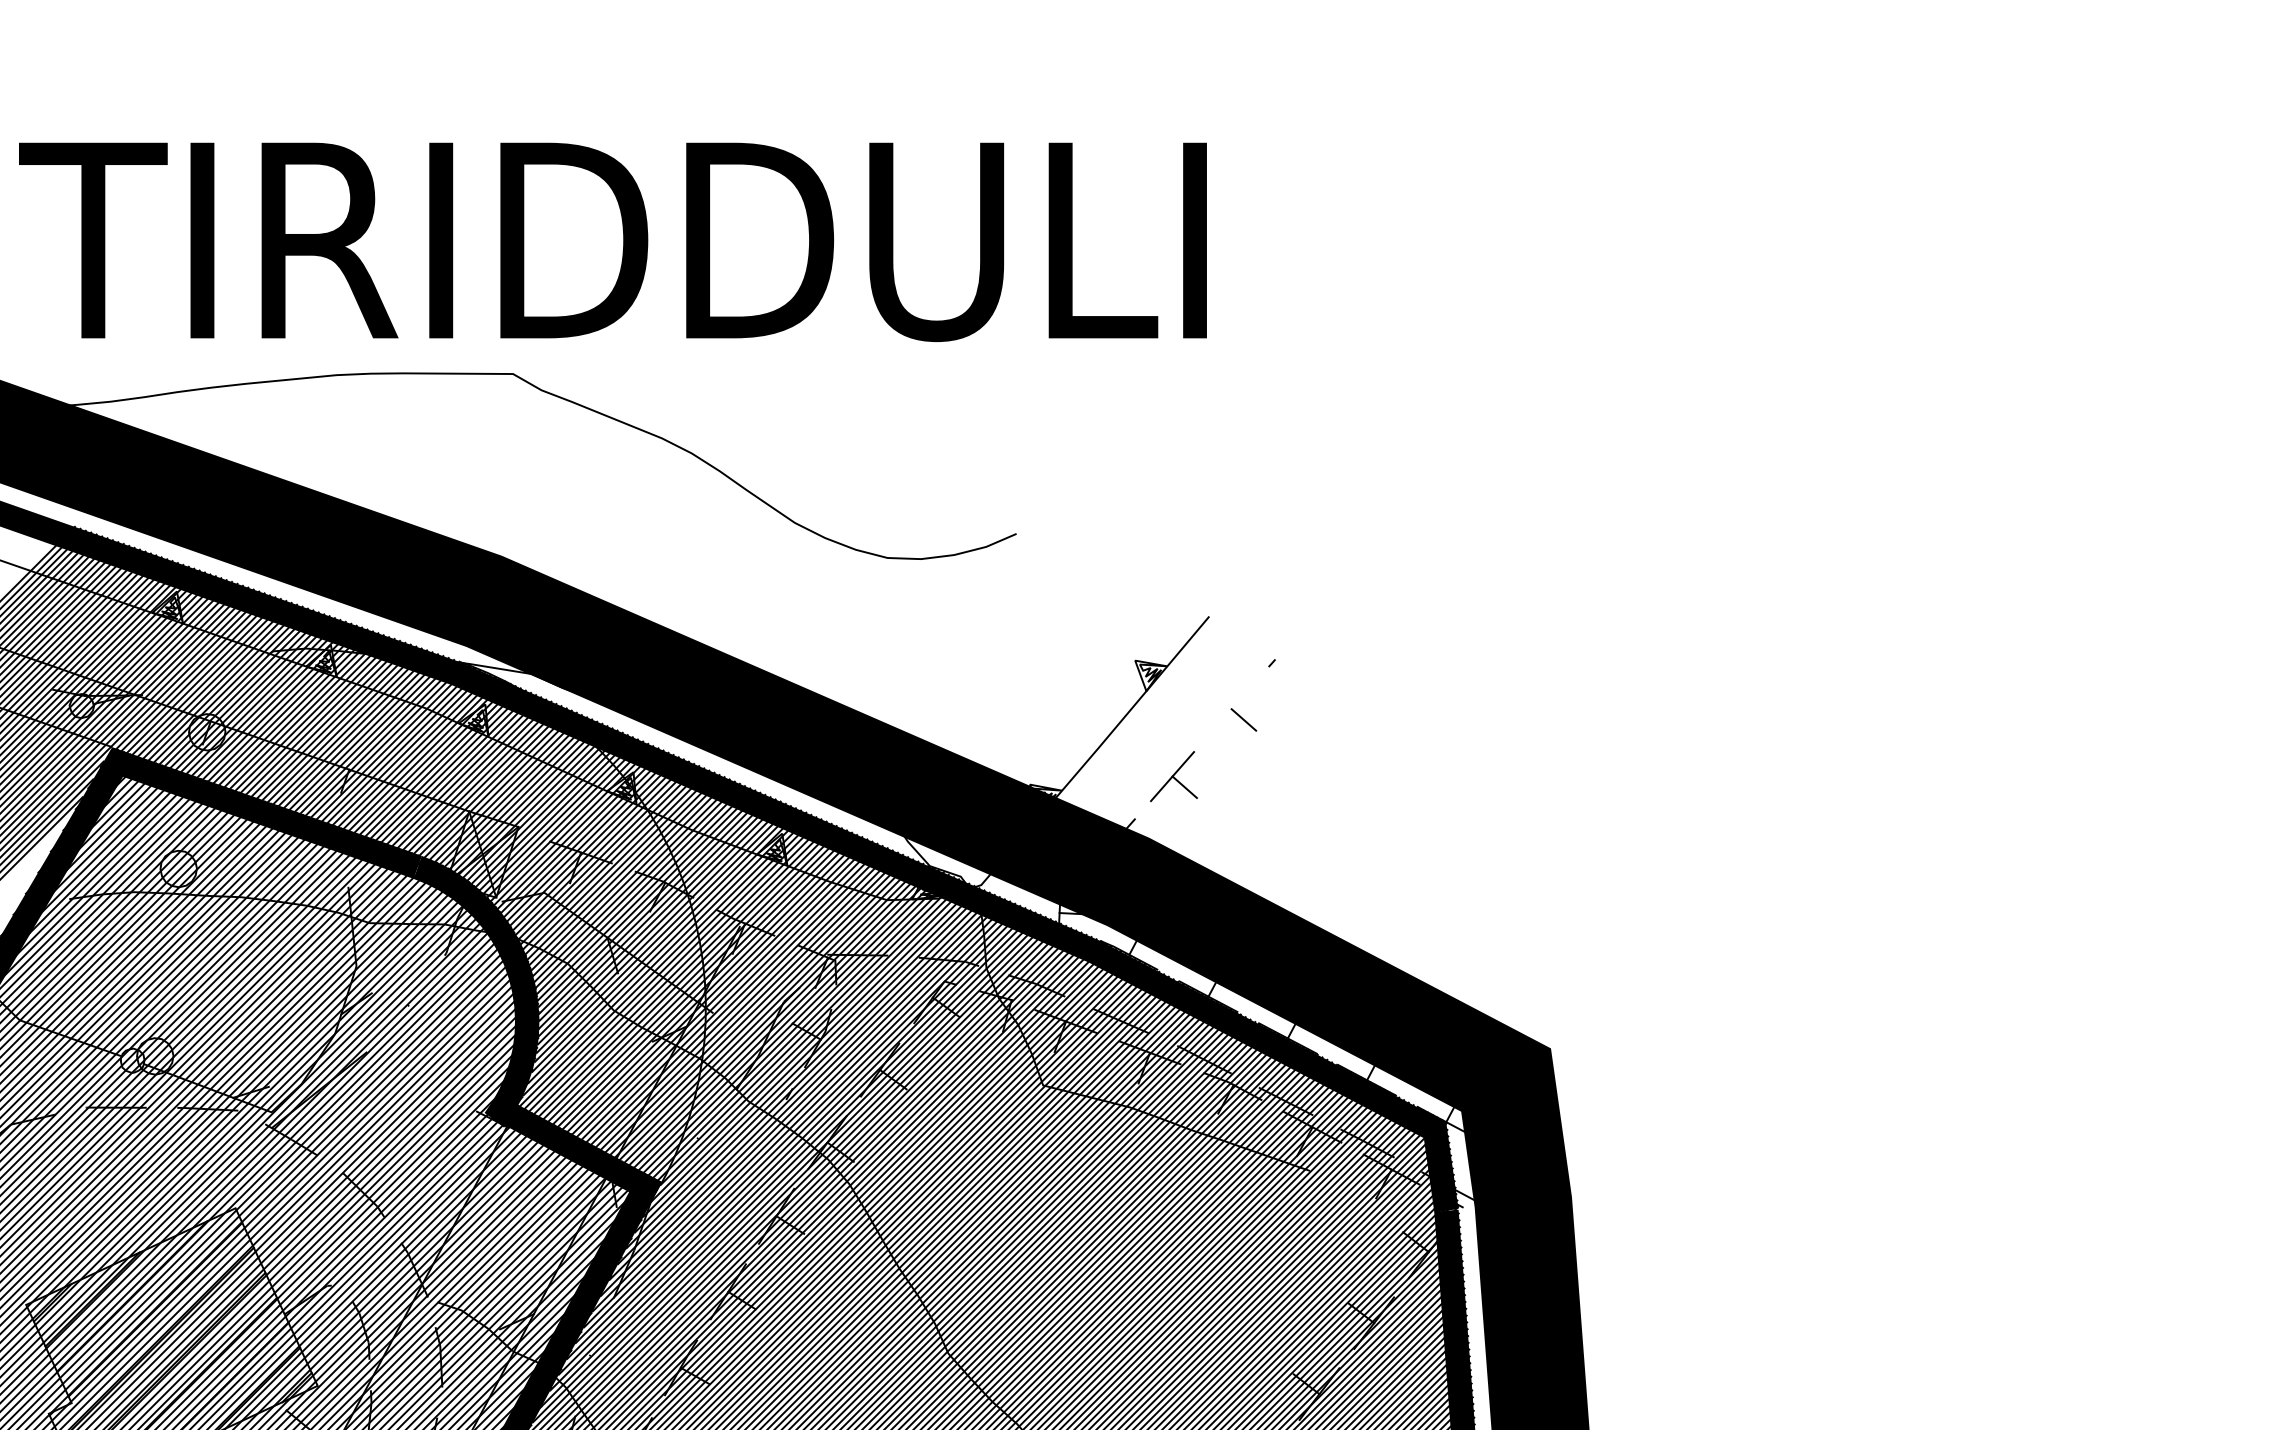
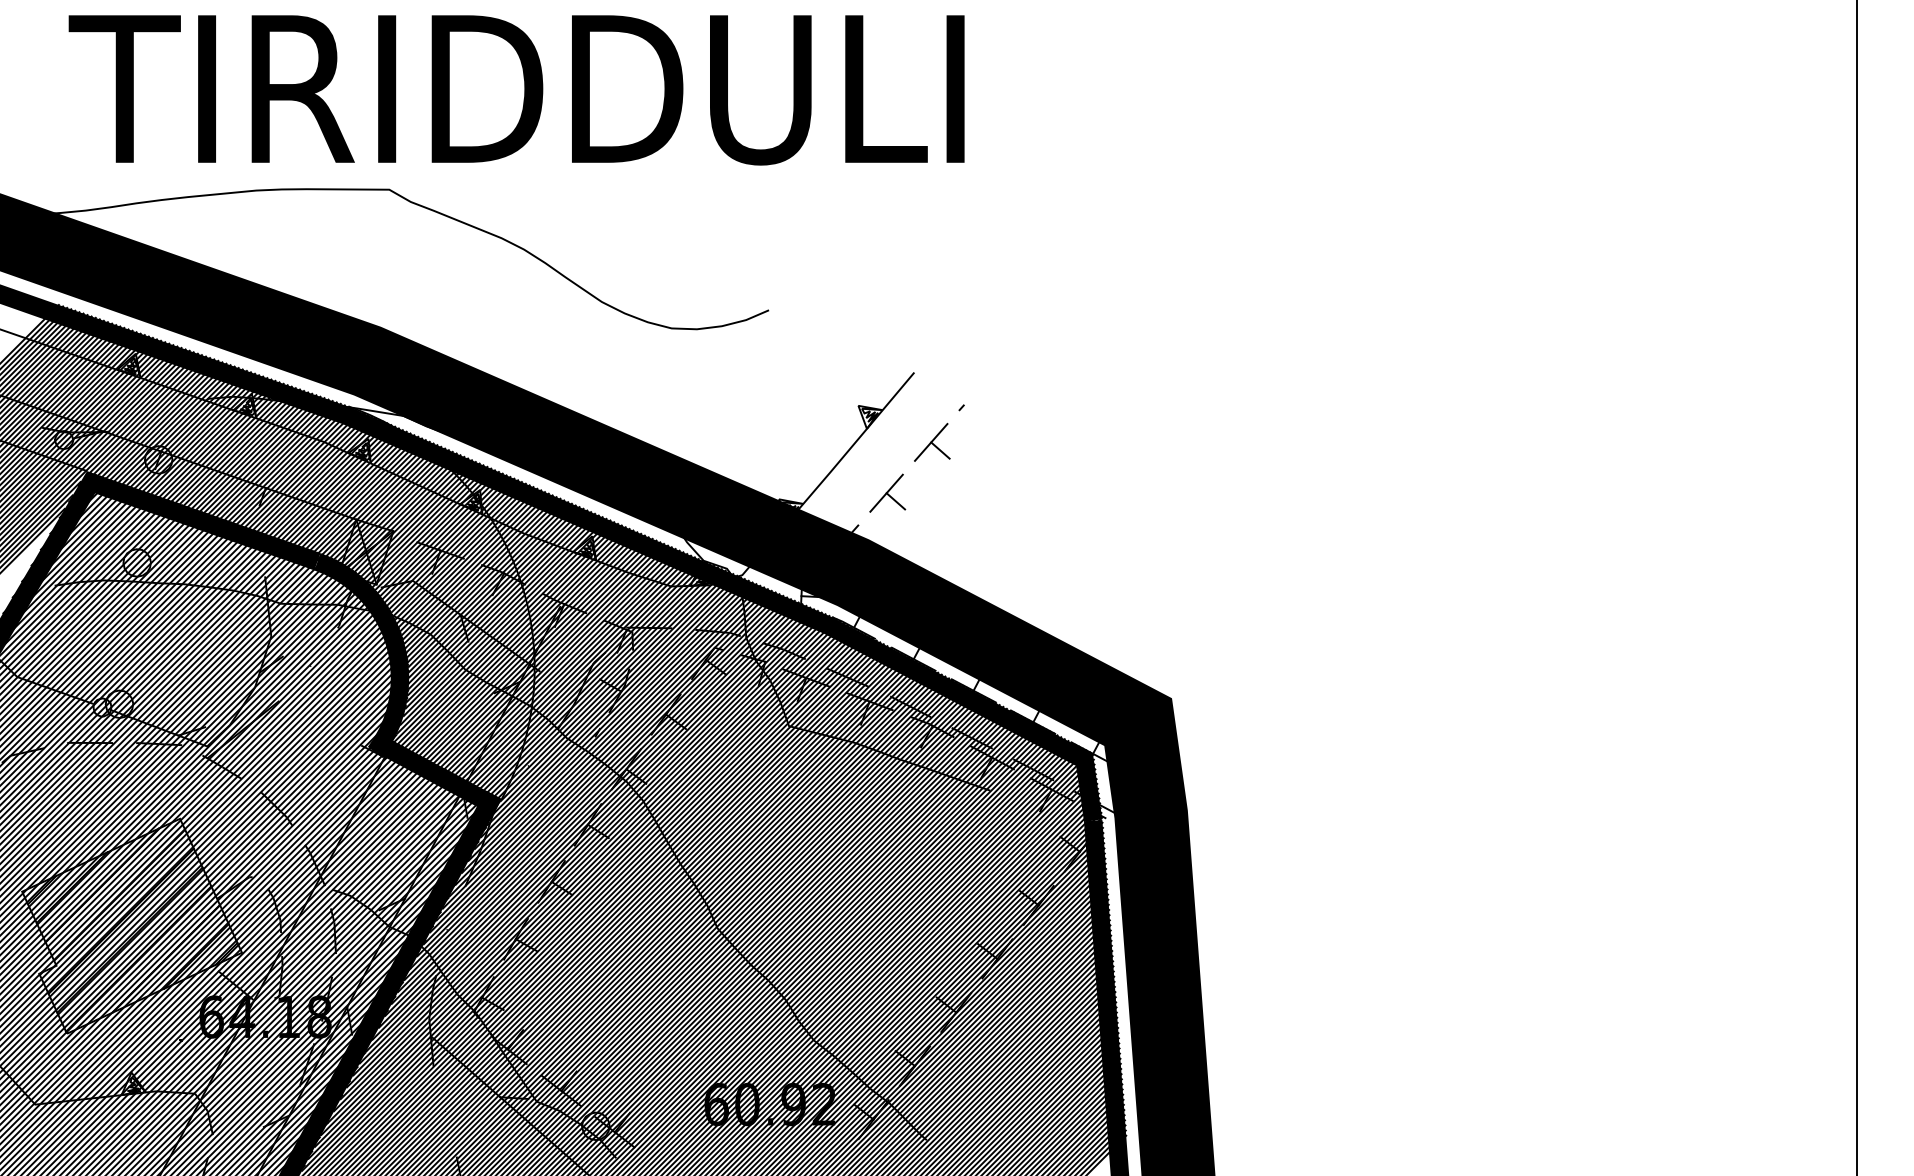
text: (612, 242) -> (516, 90), moved
line: (1230, 709) -> (930, 442), added

